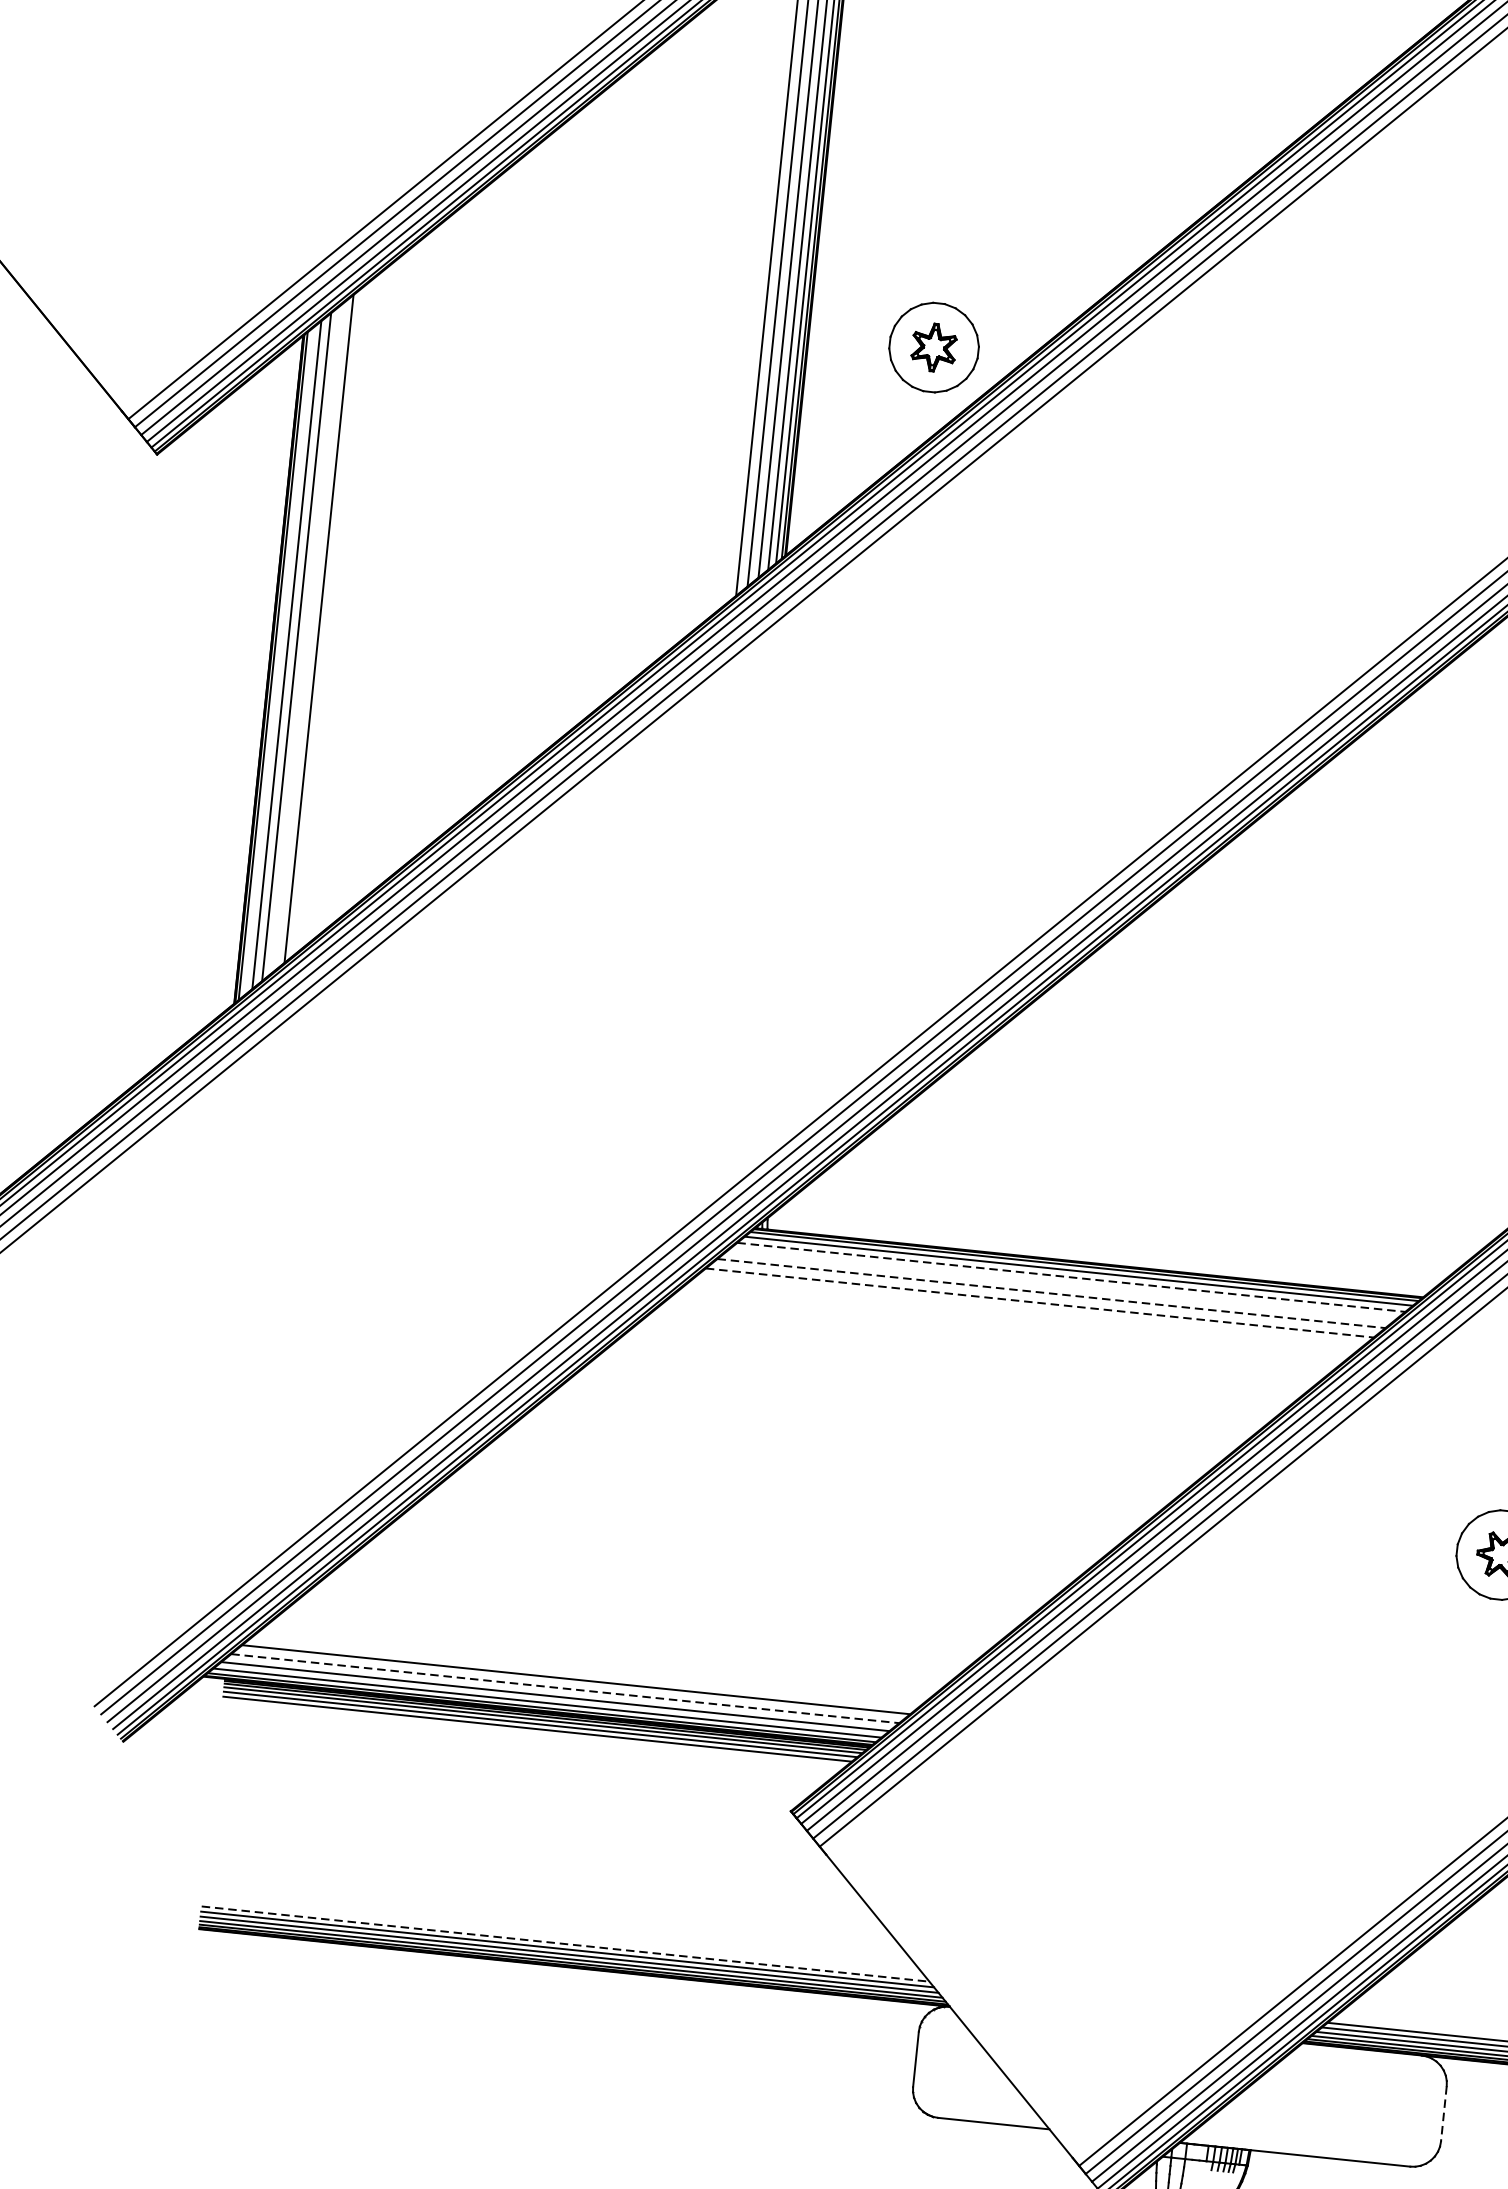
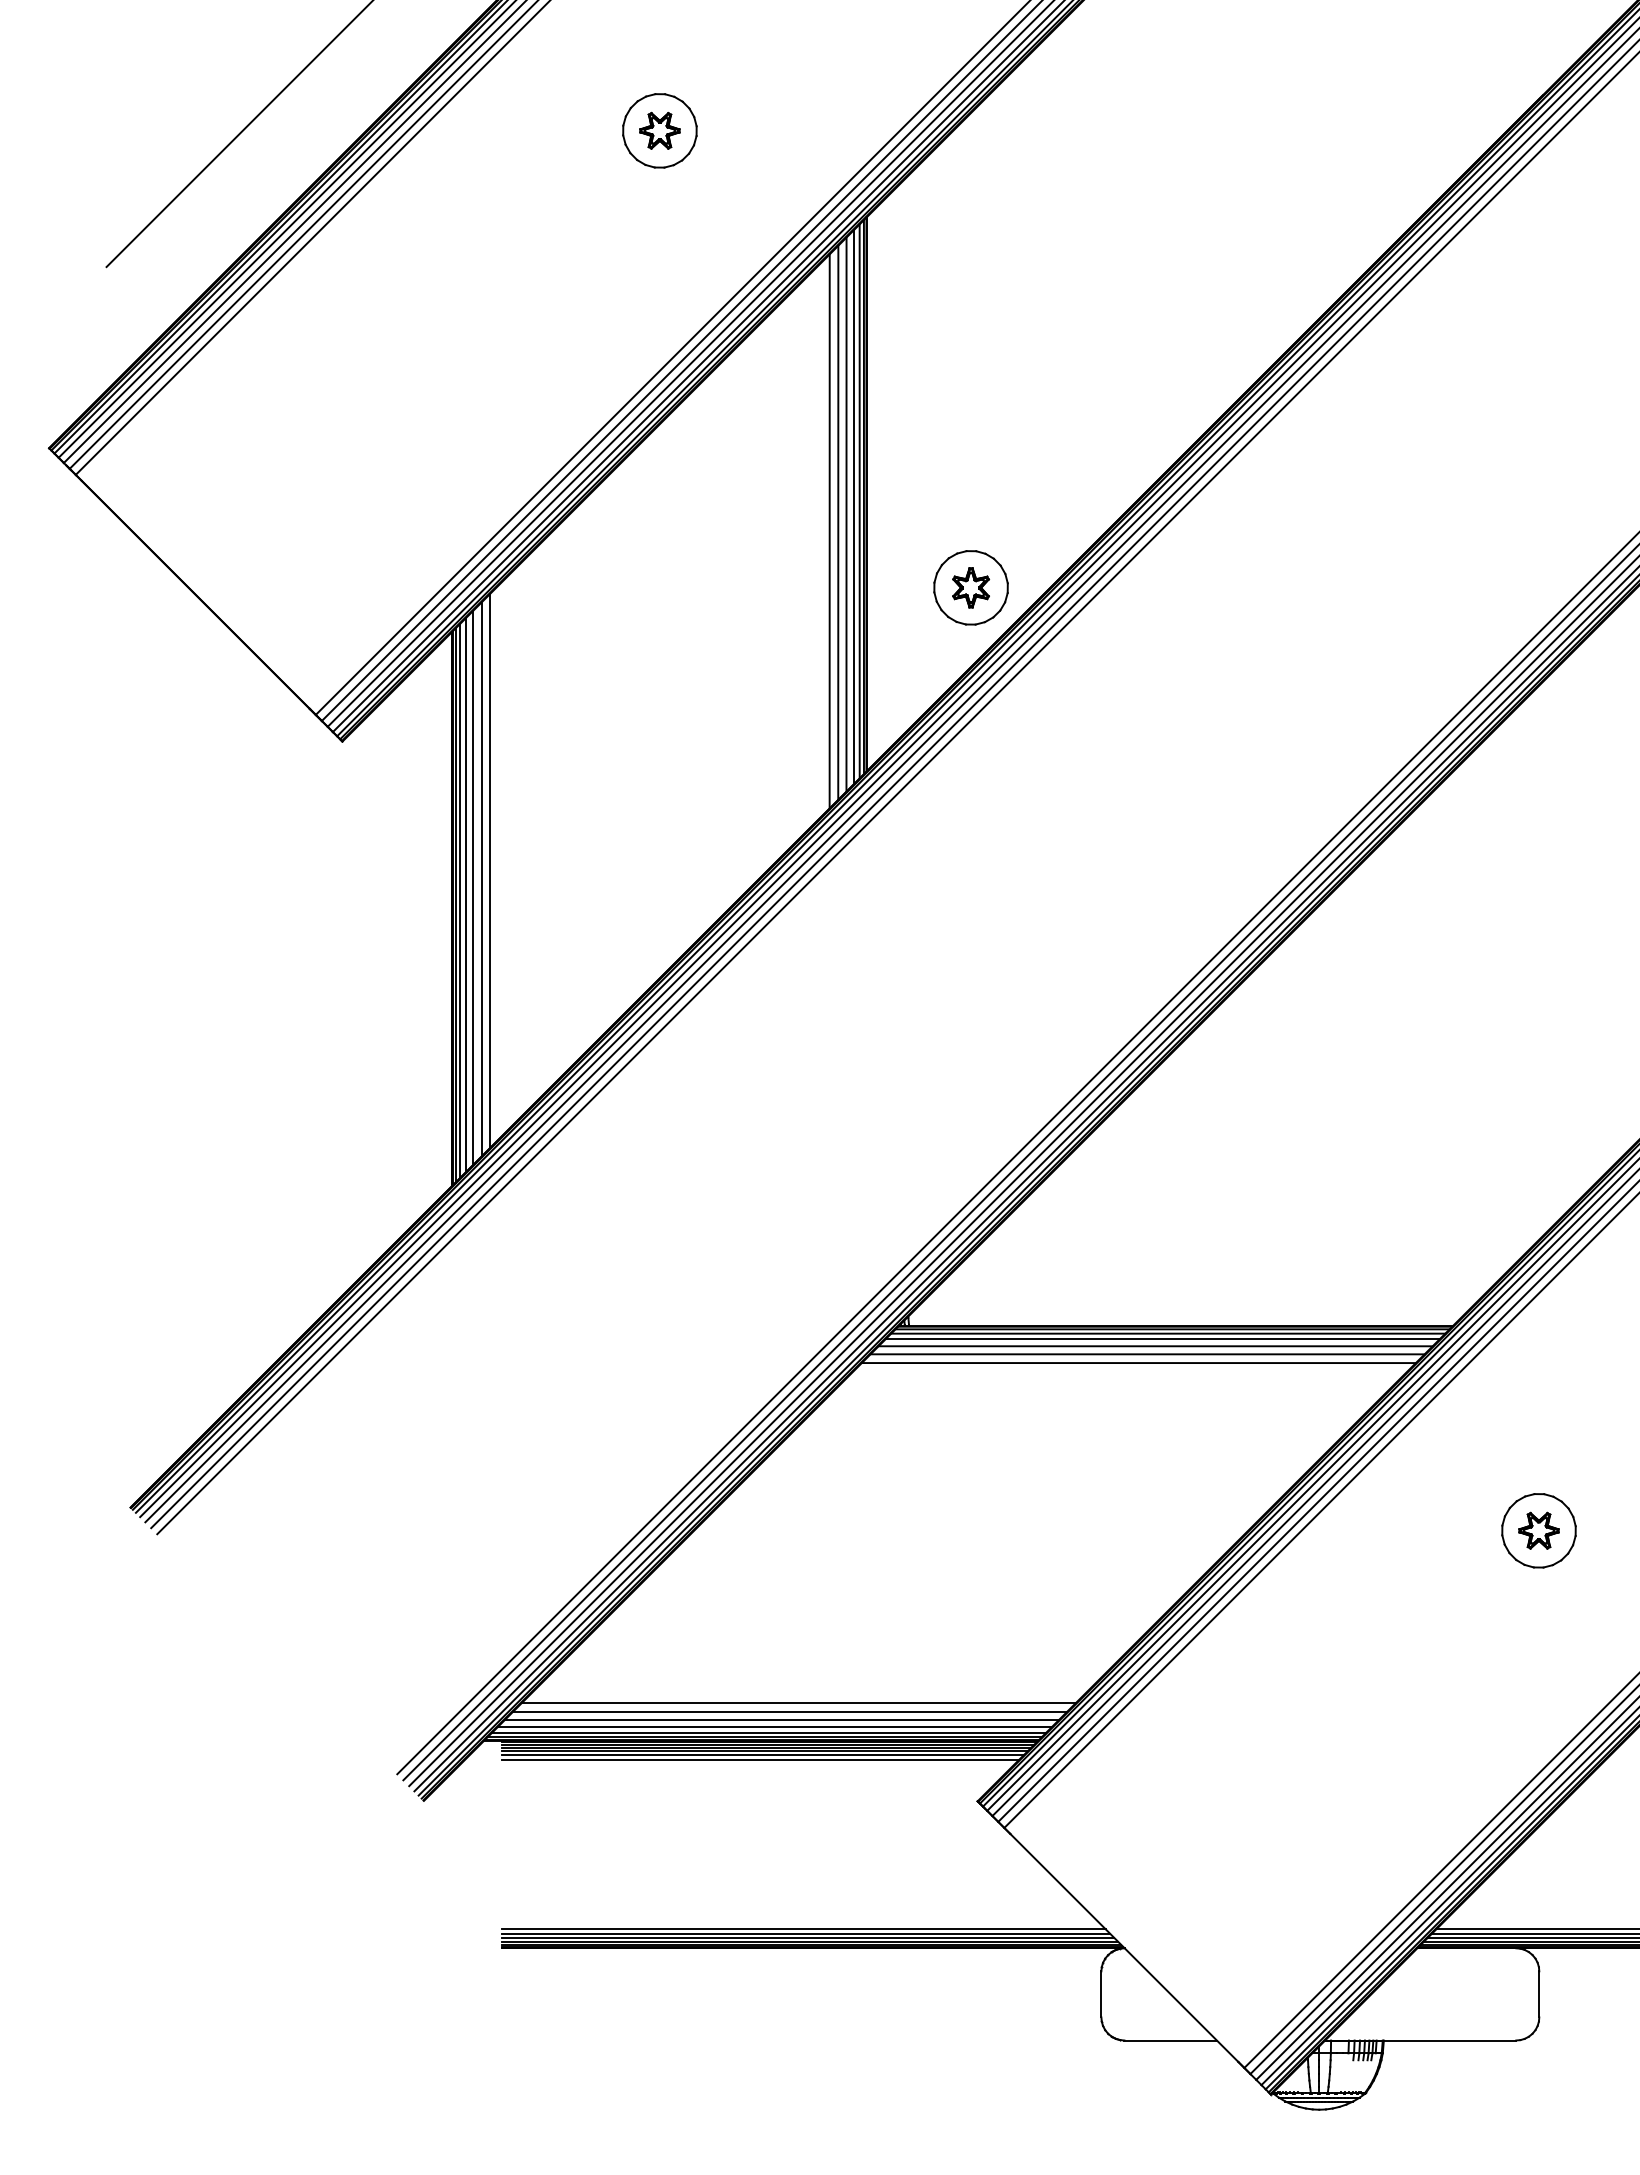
line: (307, 638) -> (481, 879), added
line: (278, 661) -> (459, 901), added
line: (1072, 1277) -> (1163, 1339), dashed -> solid
line: (1061, 1285) -> (1155, 1346), added
line: (1052, 1293) -> (1148, 1354), dashed -> solid
line: (1040, 1303) -> (1139, 1363), dashed -> solid
line: (587, 1671) -> (798, 1703), added
line: (565, 1688) -> (782, 1719), dashed -> solid
line: (534, 1733) -> (760, 1759), added
line: (566, 1944) -> (804, 1929), dashed -> solid
line: (1444, 2114) -> (1539, 1994), dashed -> solid

